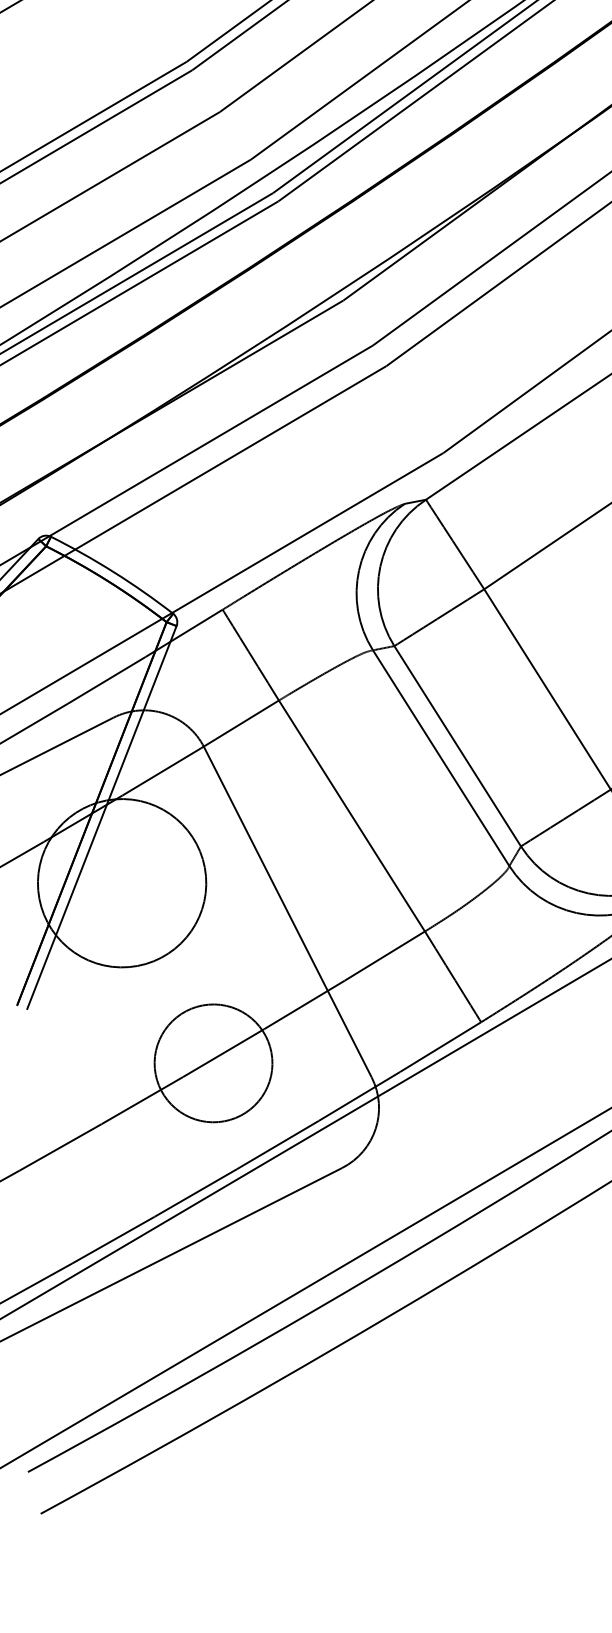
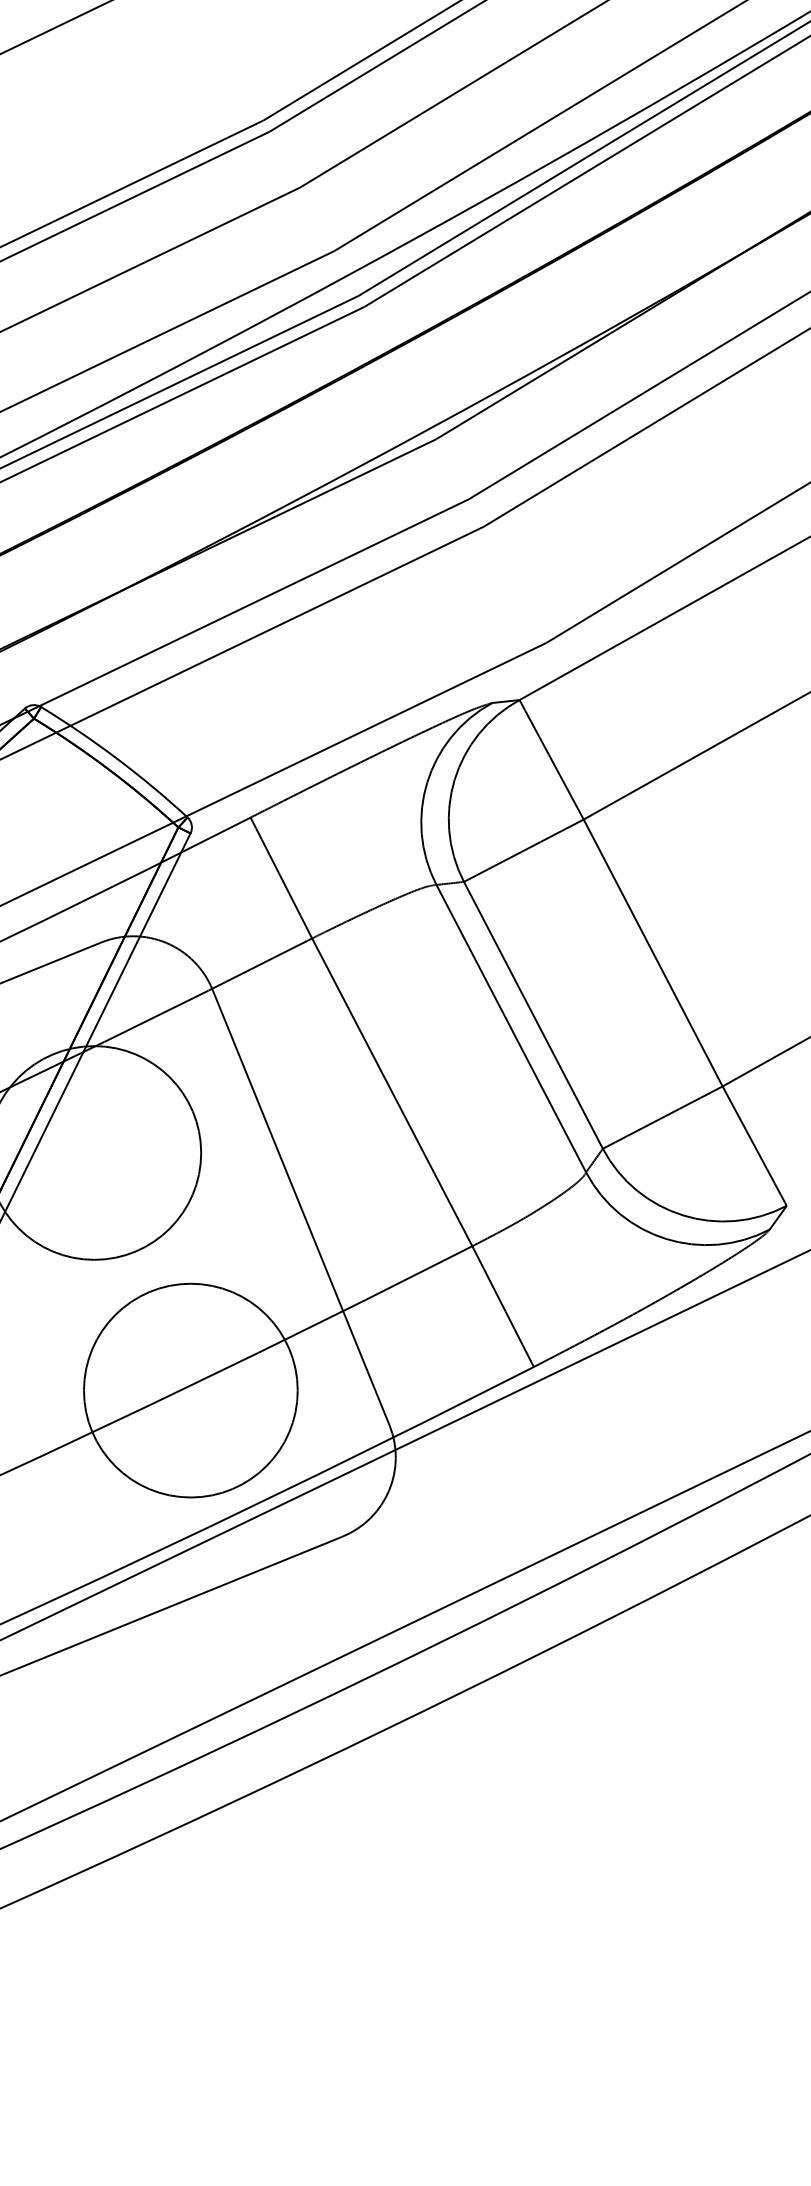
circle: (213, 1063) -> (190, 1390), size x1.43

